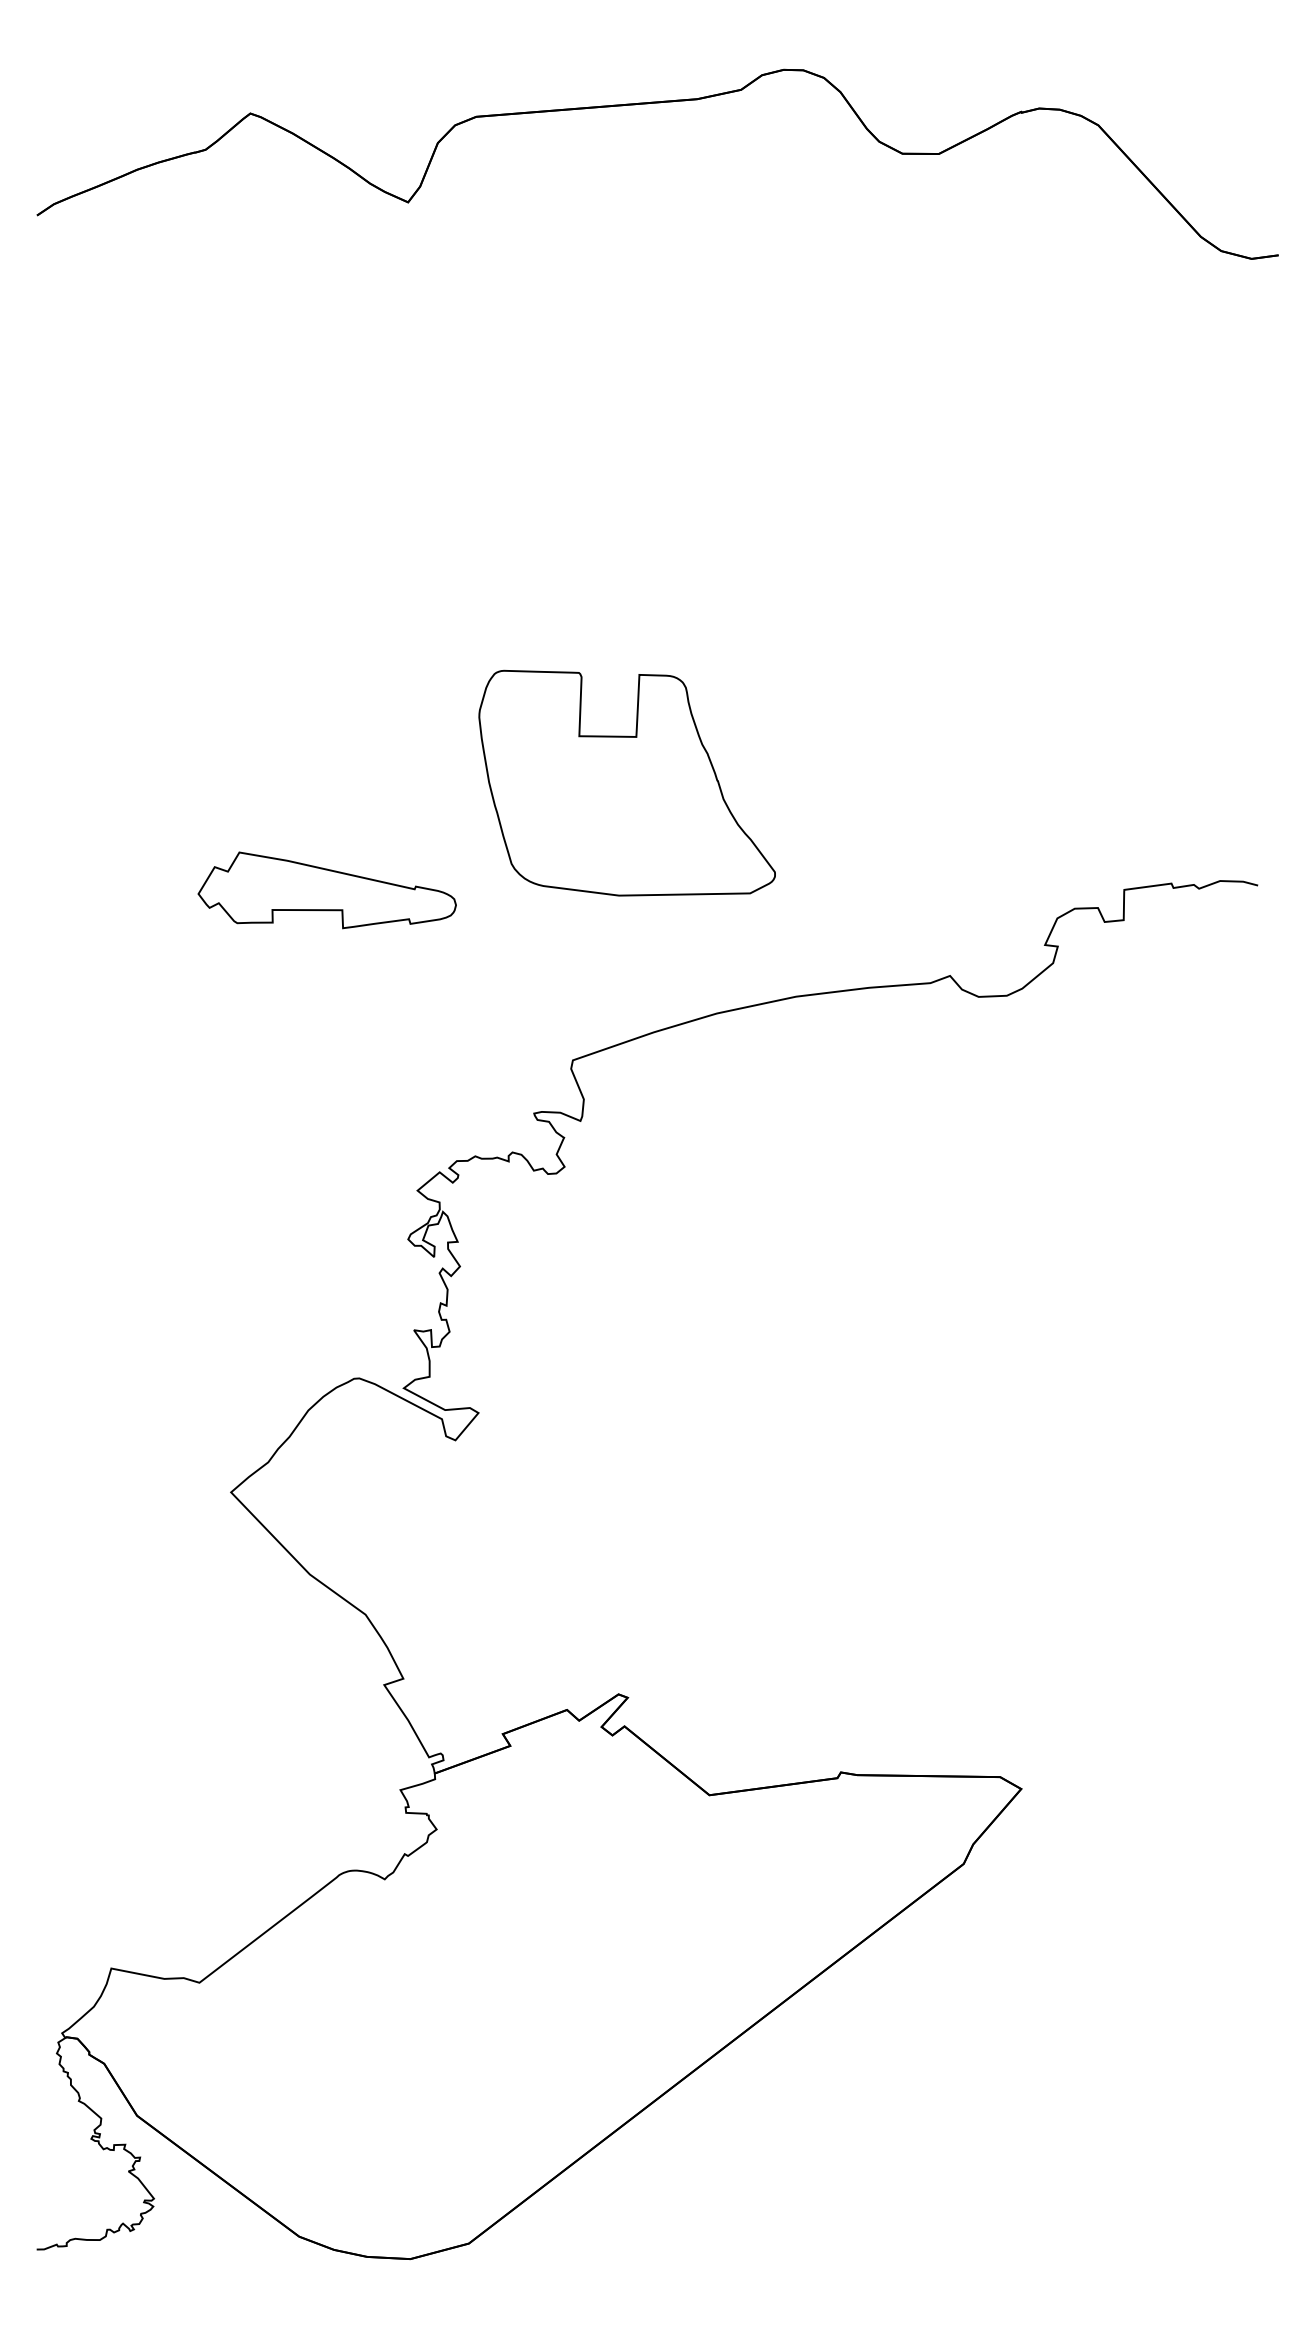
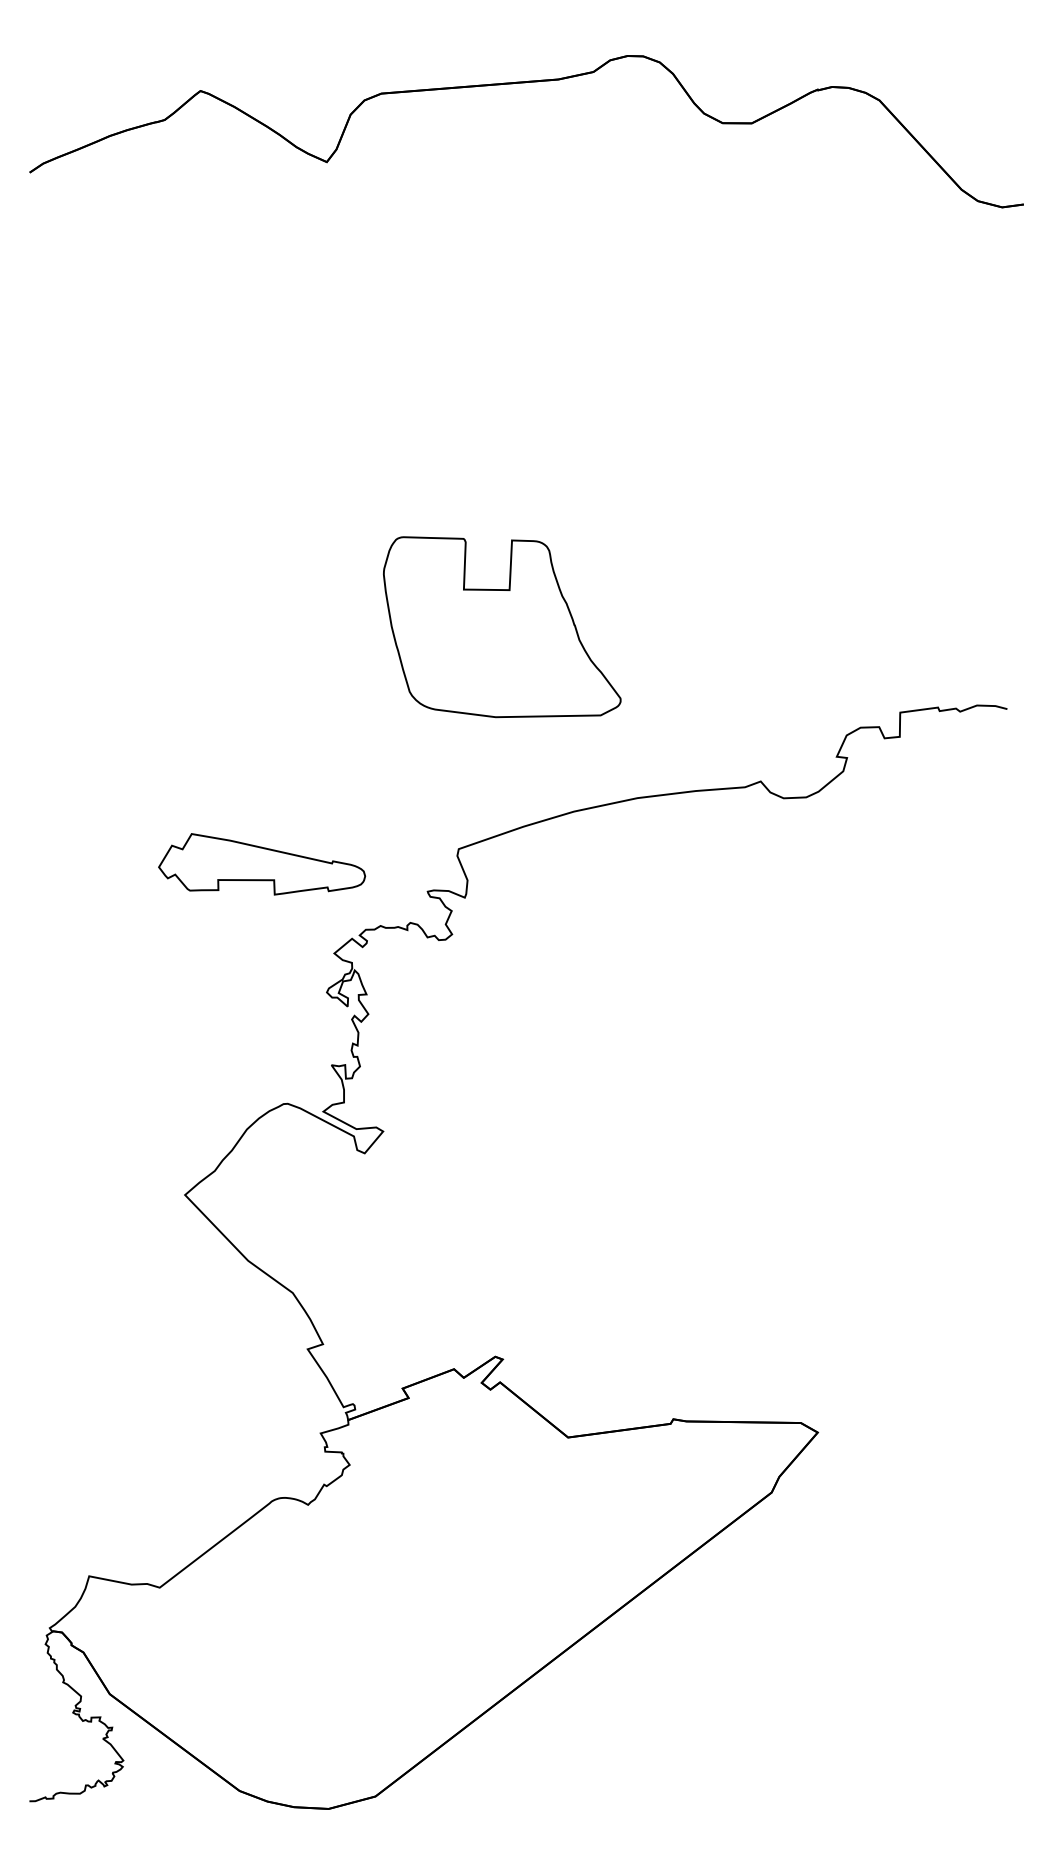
part: (326, 890) -> (261, 864), moved

